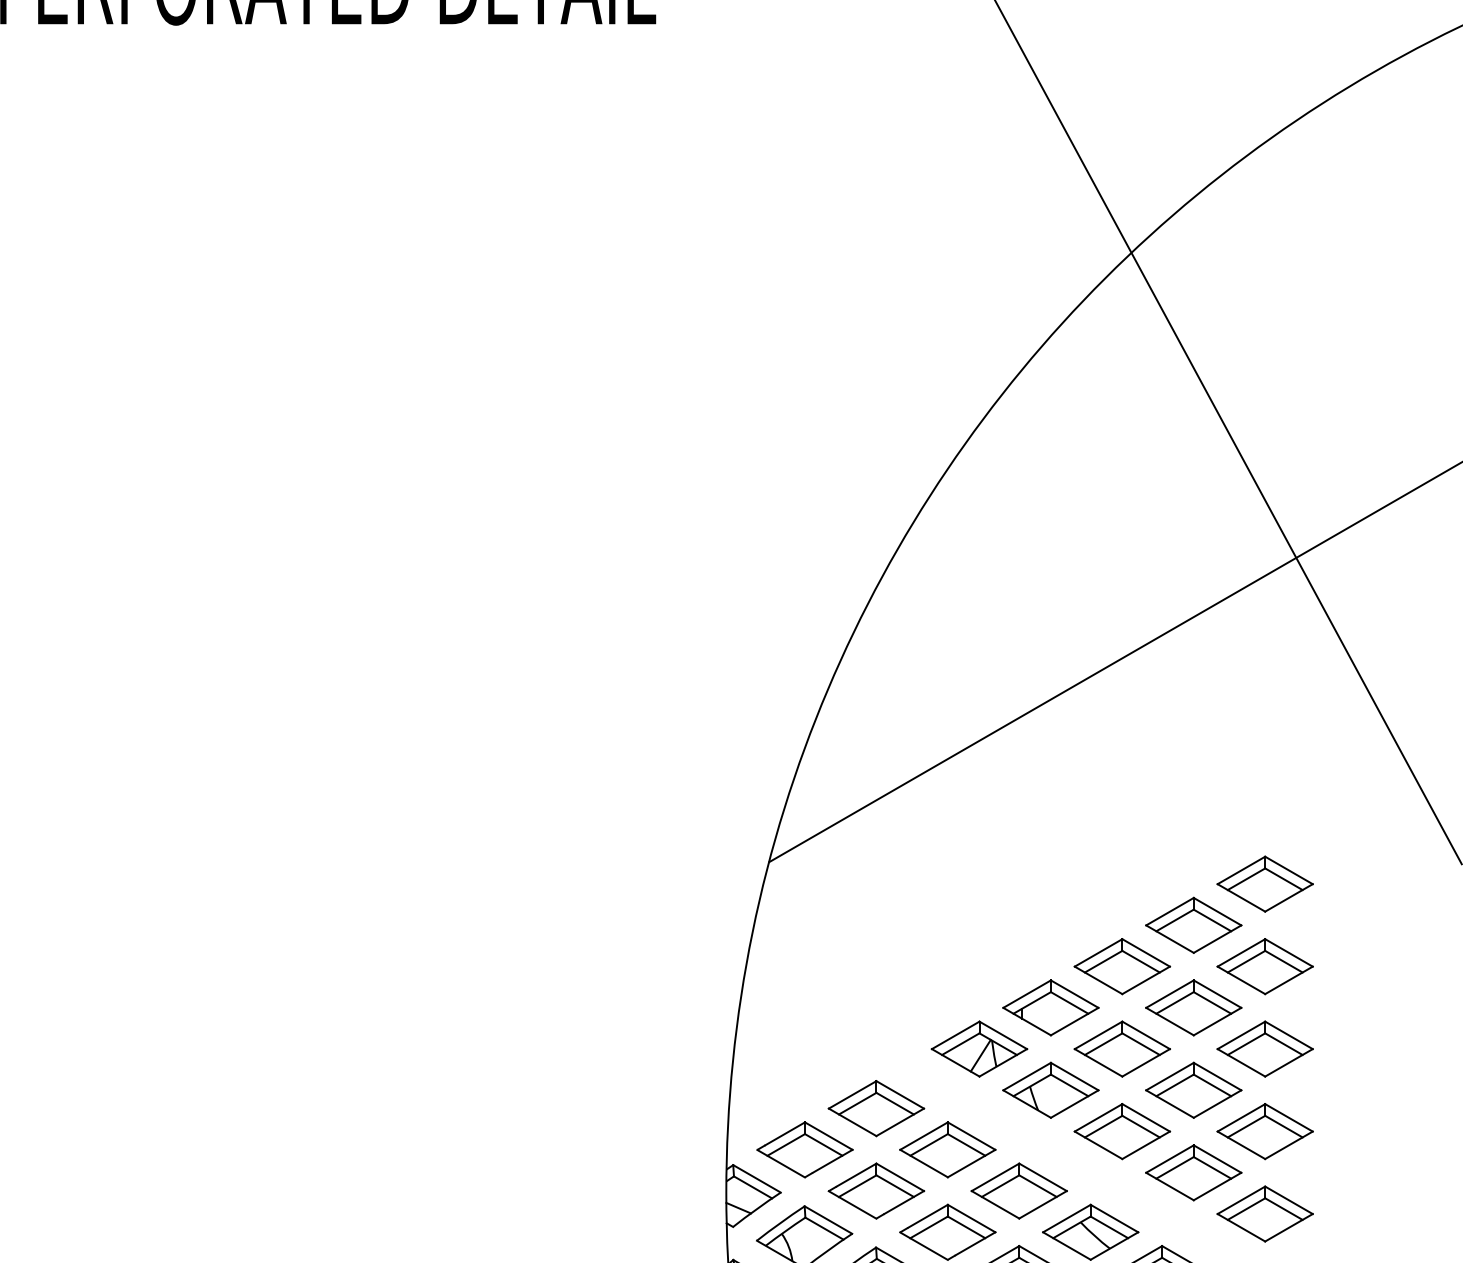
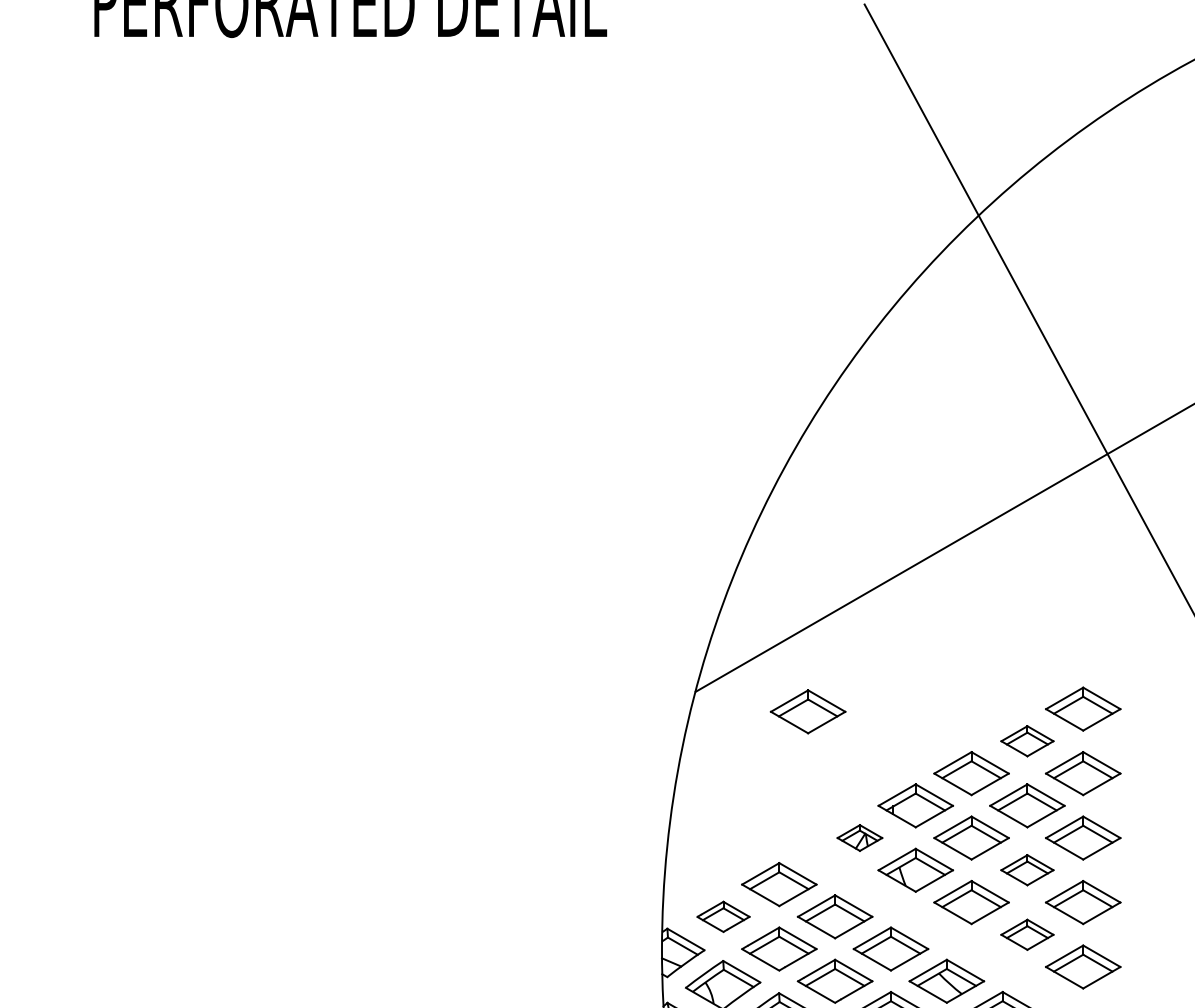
part: (912, 887) -> (807, 711), added
part: (1193, 924) -> (1027, 740), size x0.7
part: (978, 1048) -> (859, 837), size x0.6
part: (1193, 1089) -> (1027, 869), size x0.7
part: (805, 1149) -> (723, 916), size x0.7
part: (1193, 1172) -> (1027, 934), size x0.7

